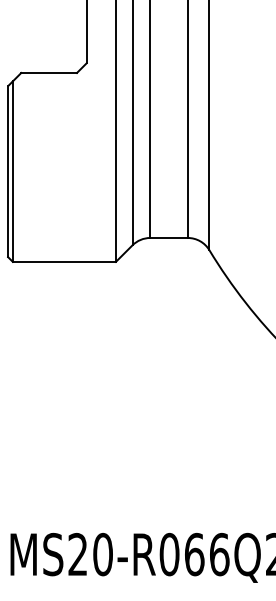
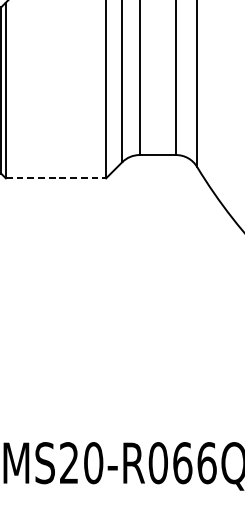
line: (64, 261) -> (56, 177), solid -> dashed

